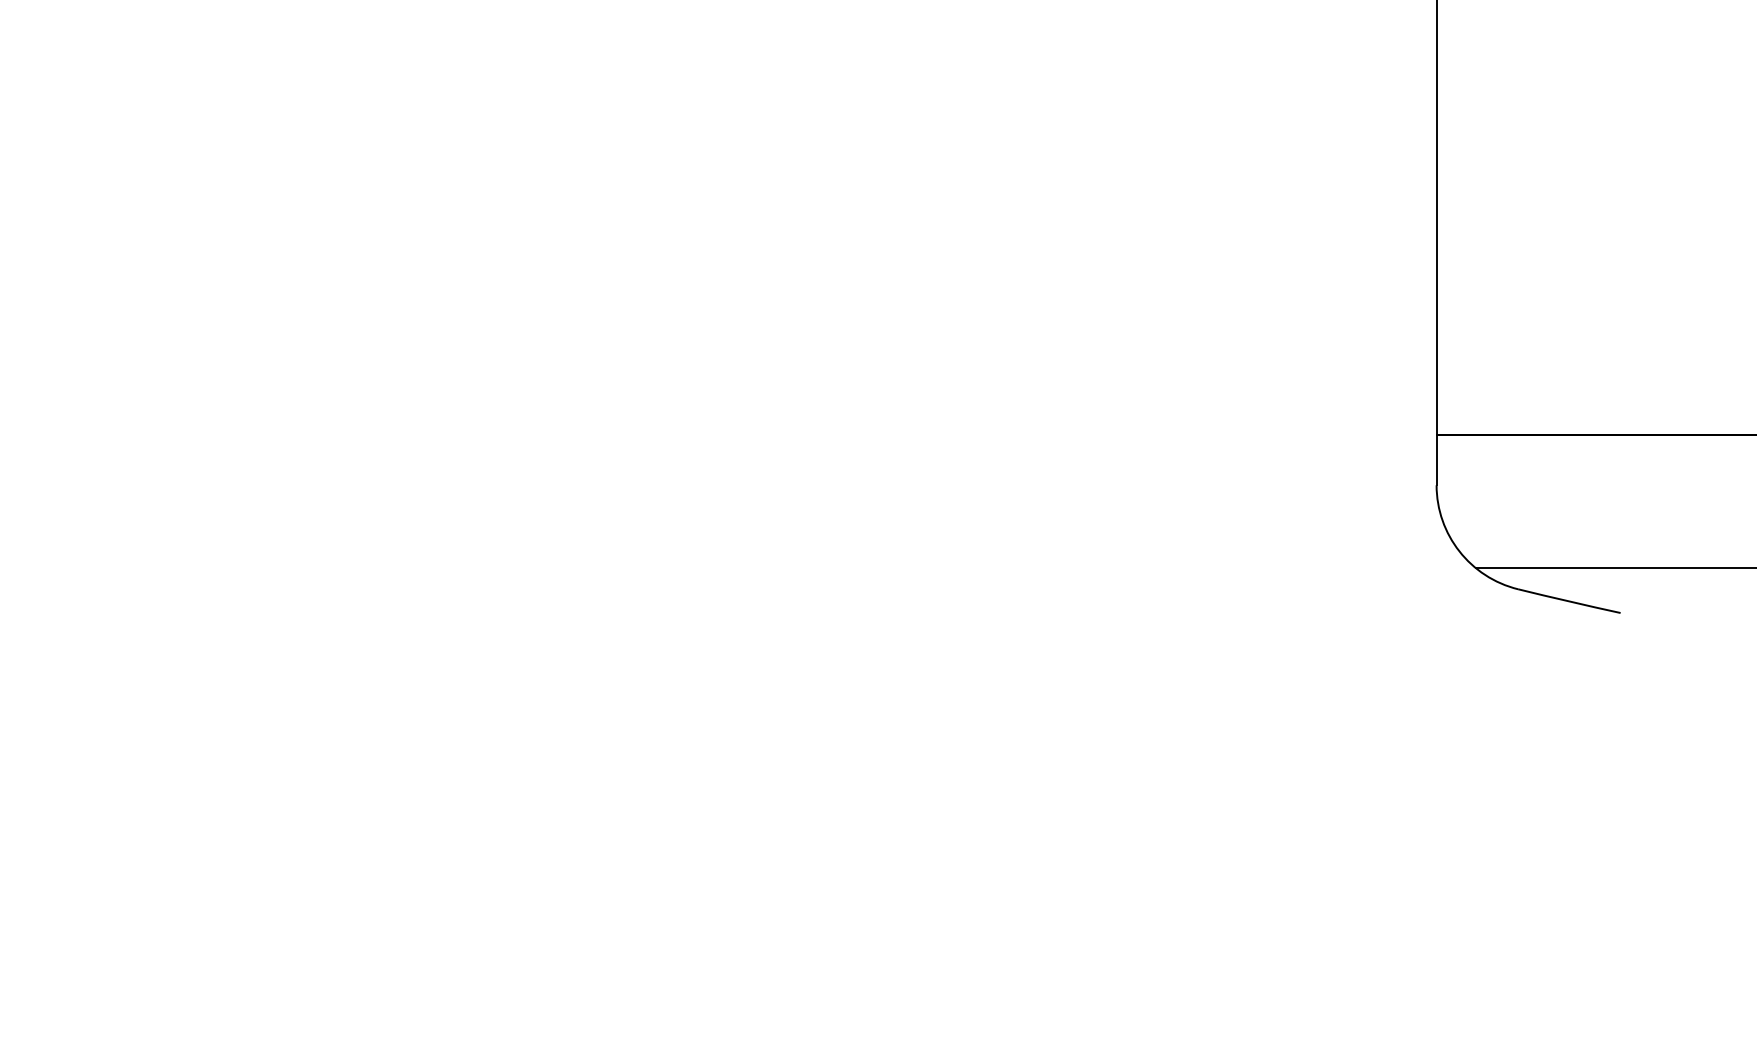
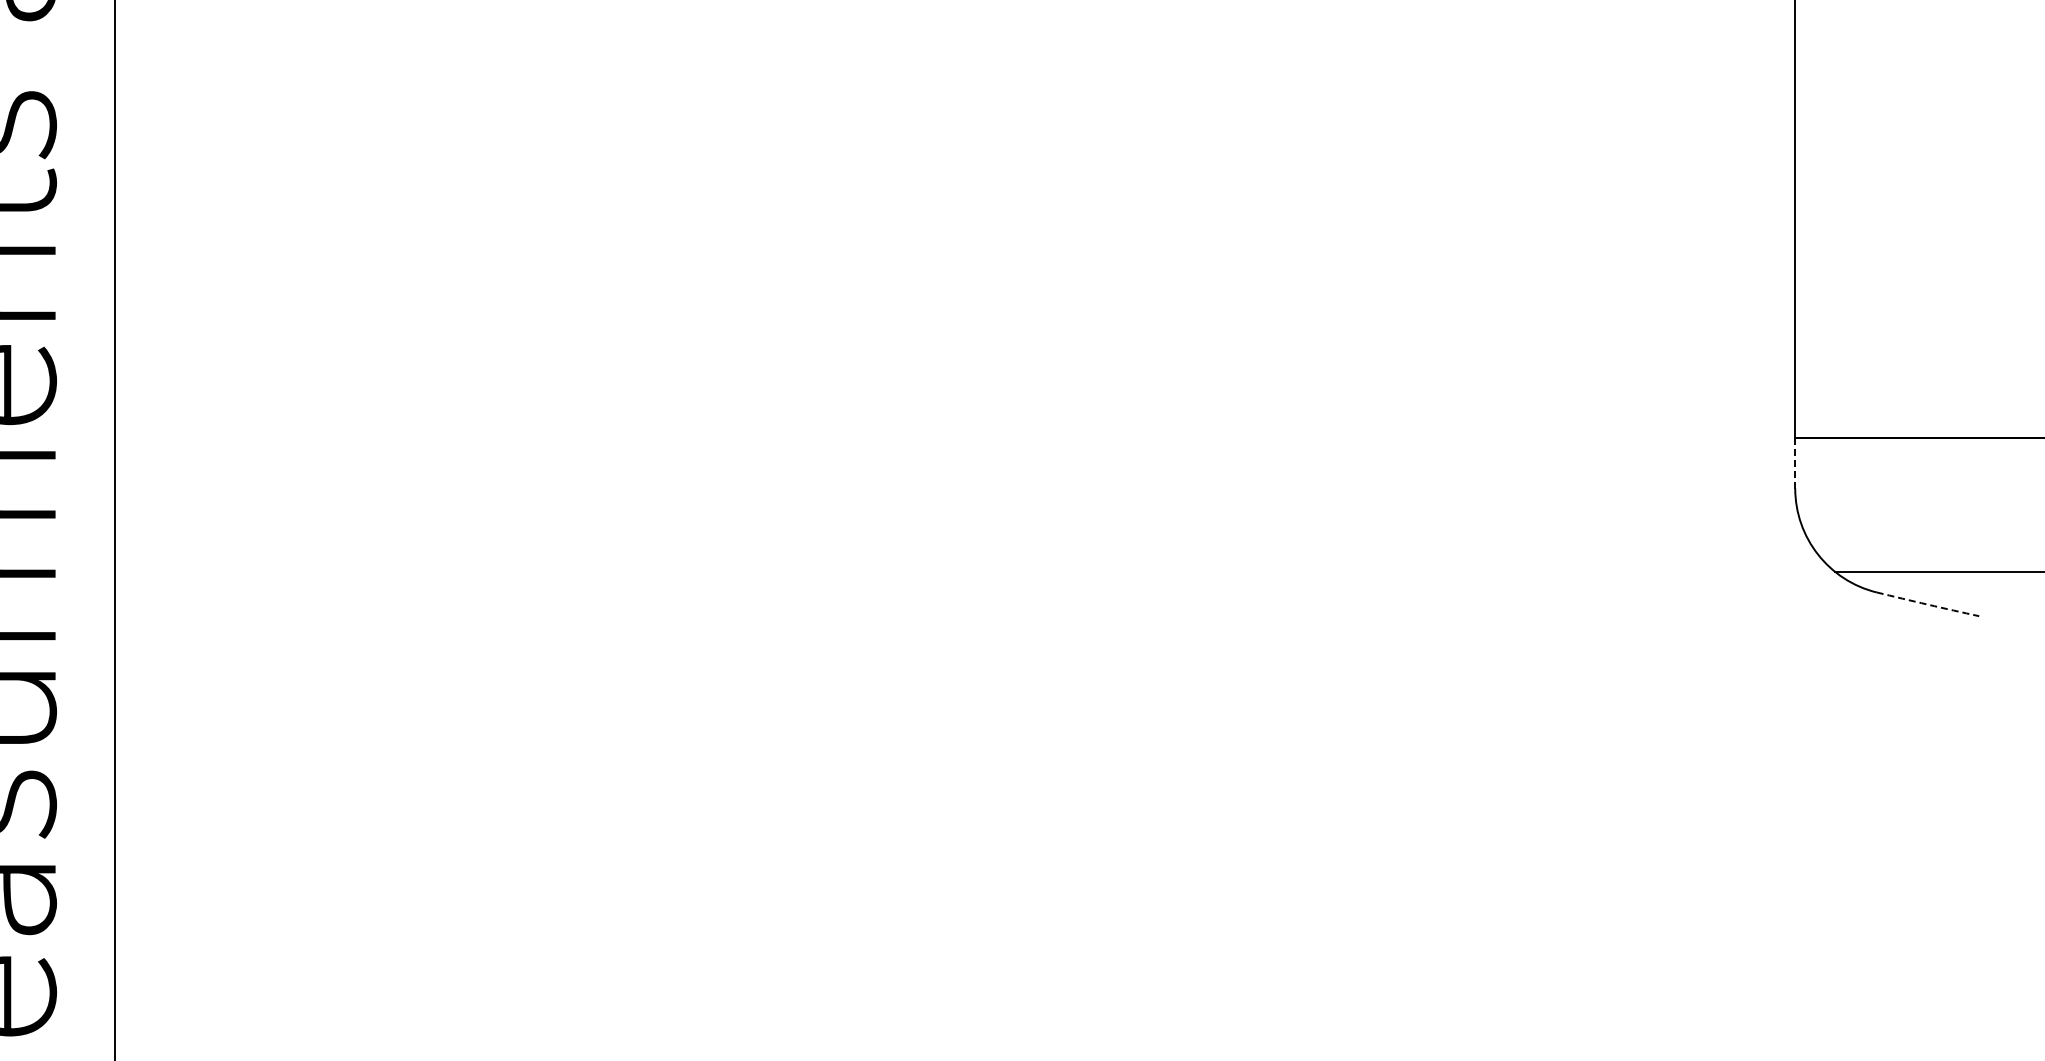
line: (1436, 460) -> (1795, 463), solid -> dashed
arc: (1568, 601) -> (1927, 604), solid -> dashed

